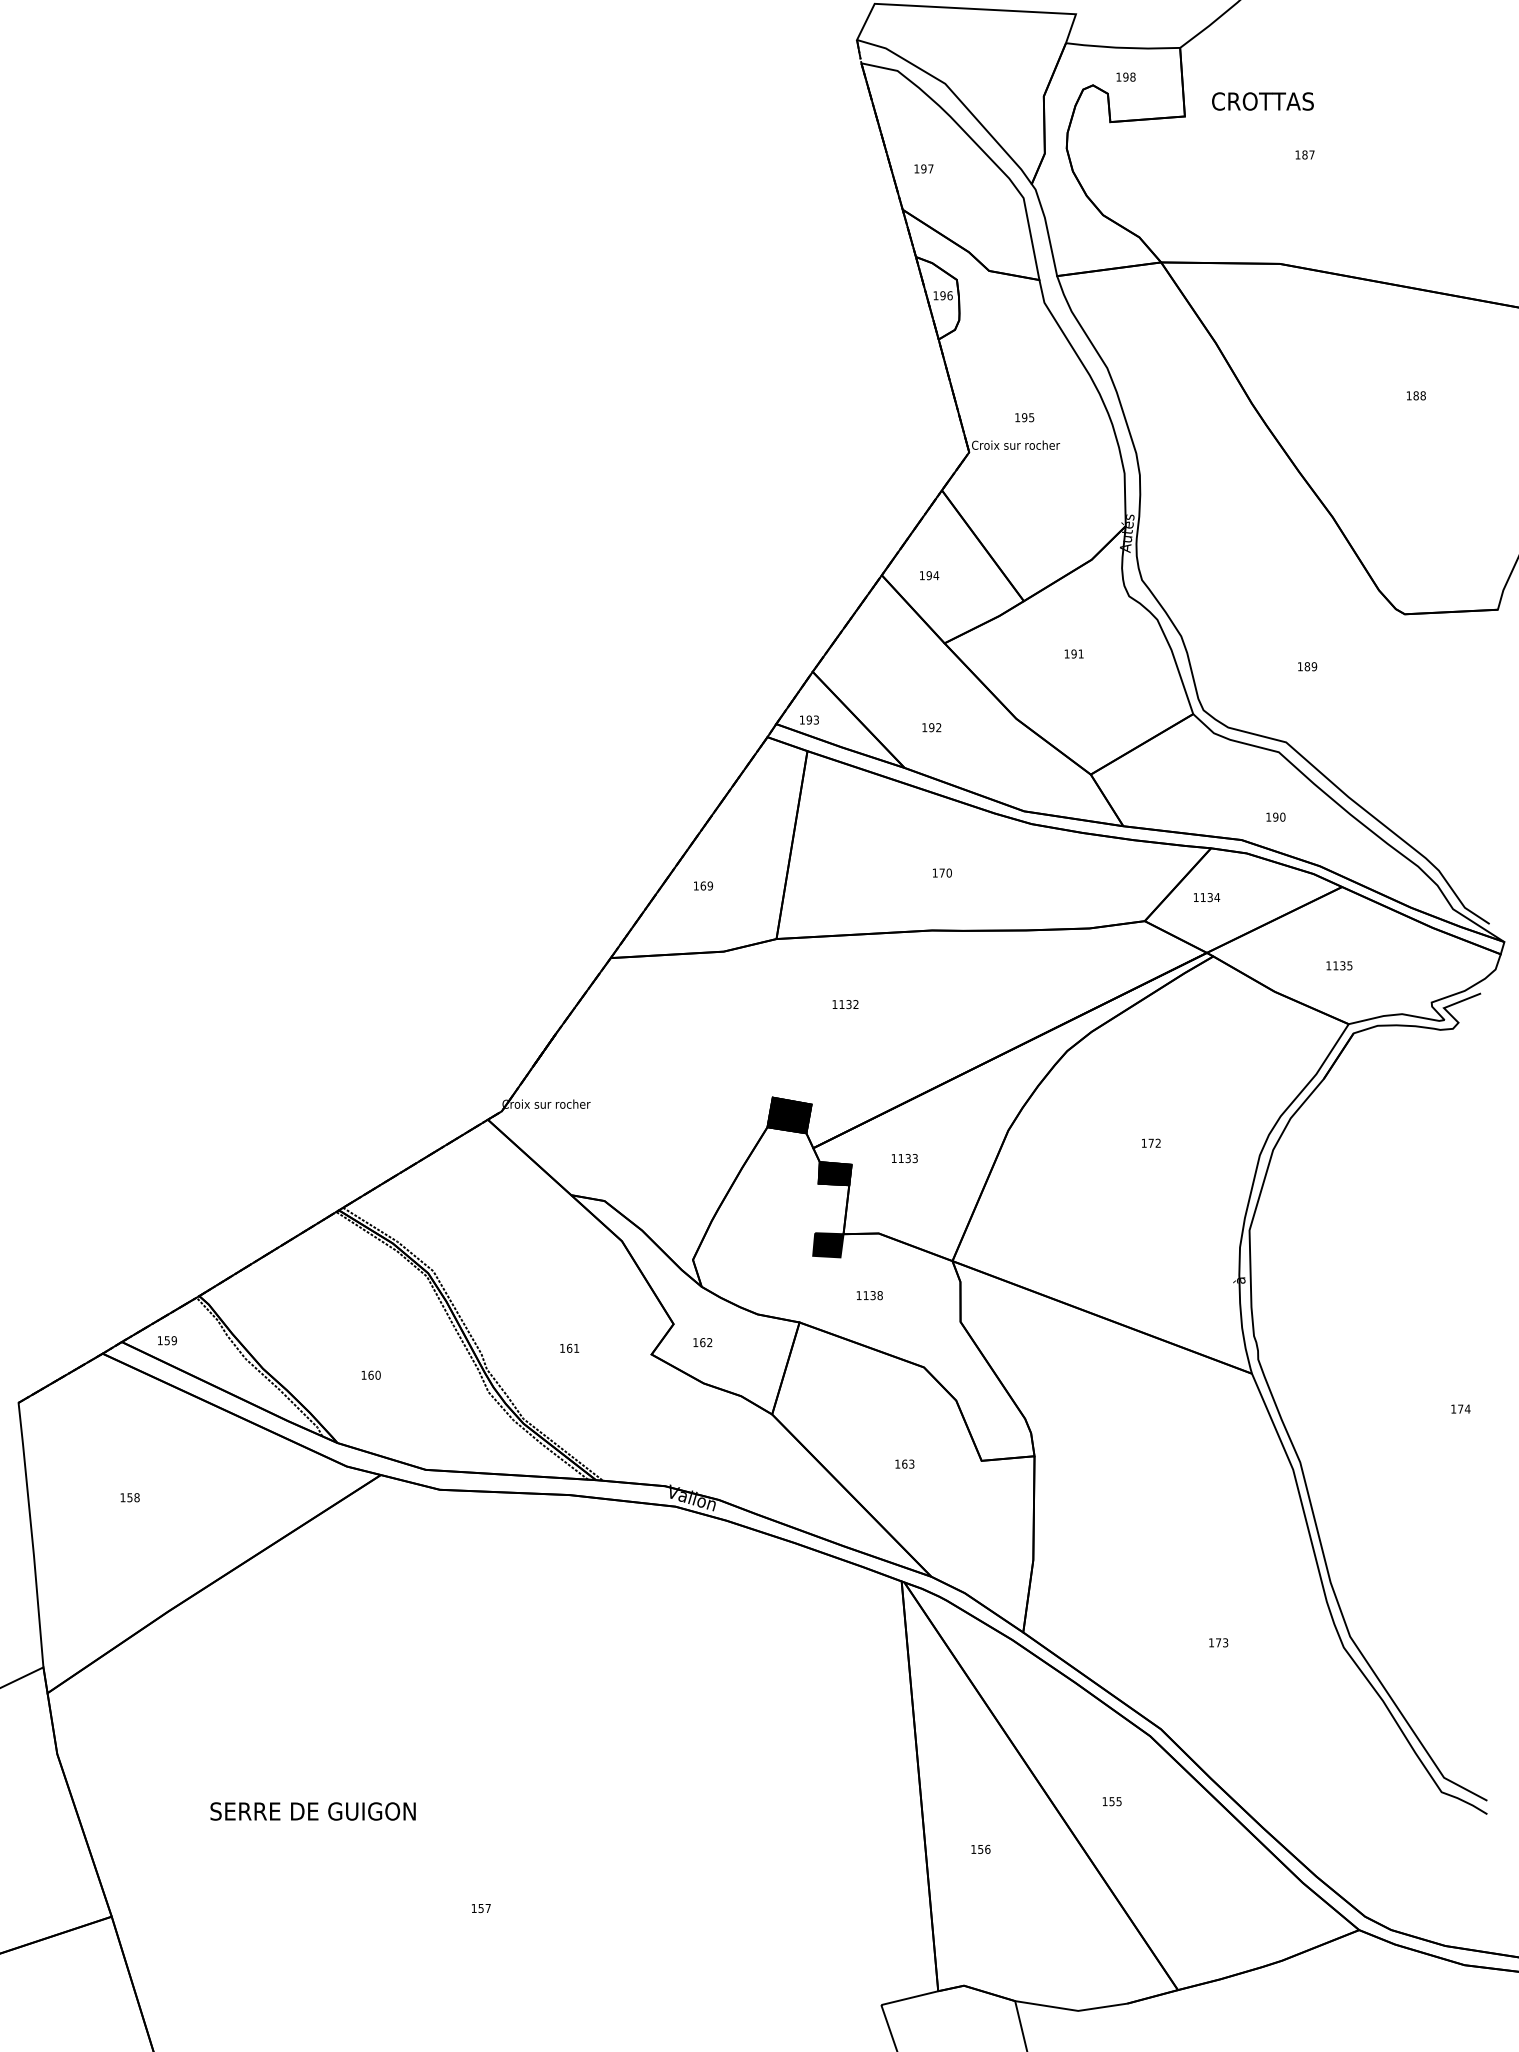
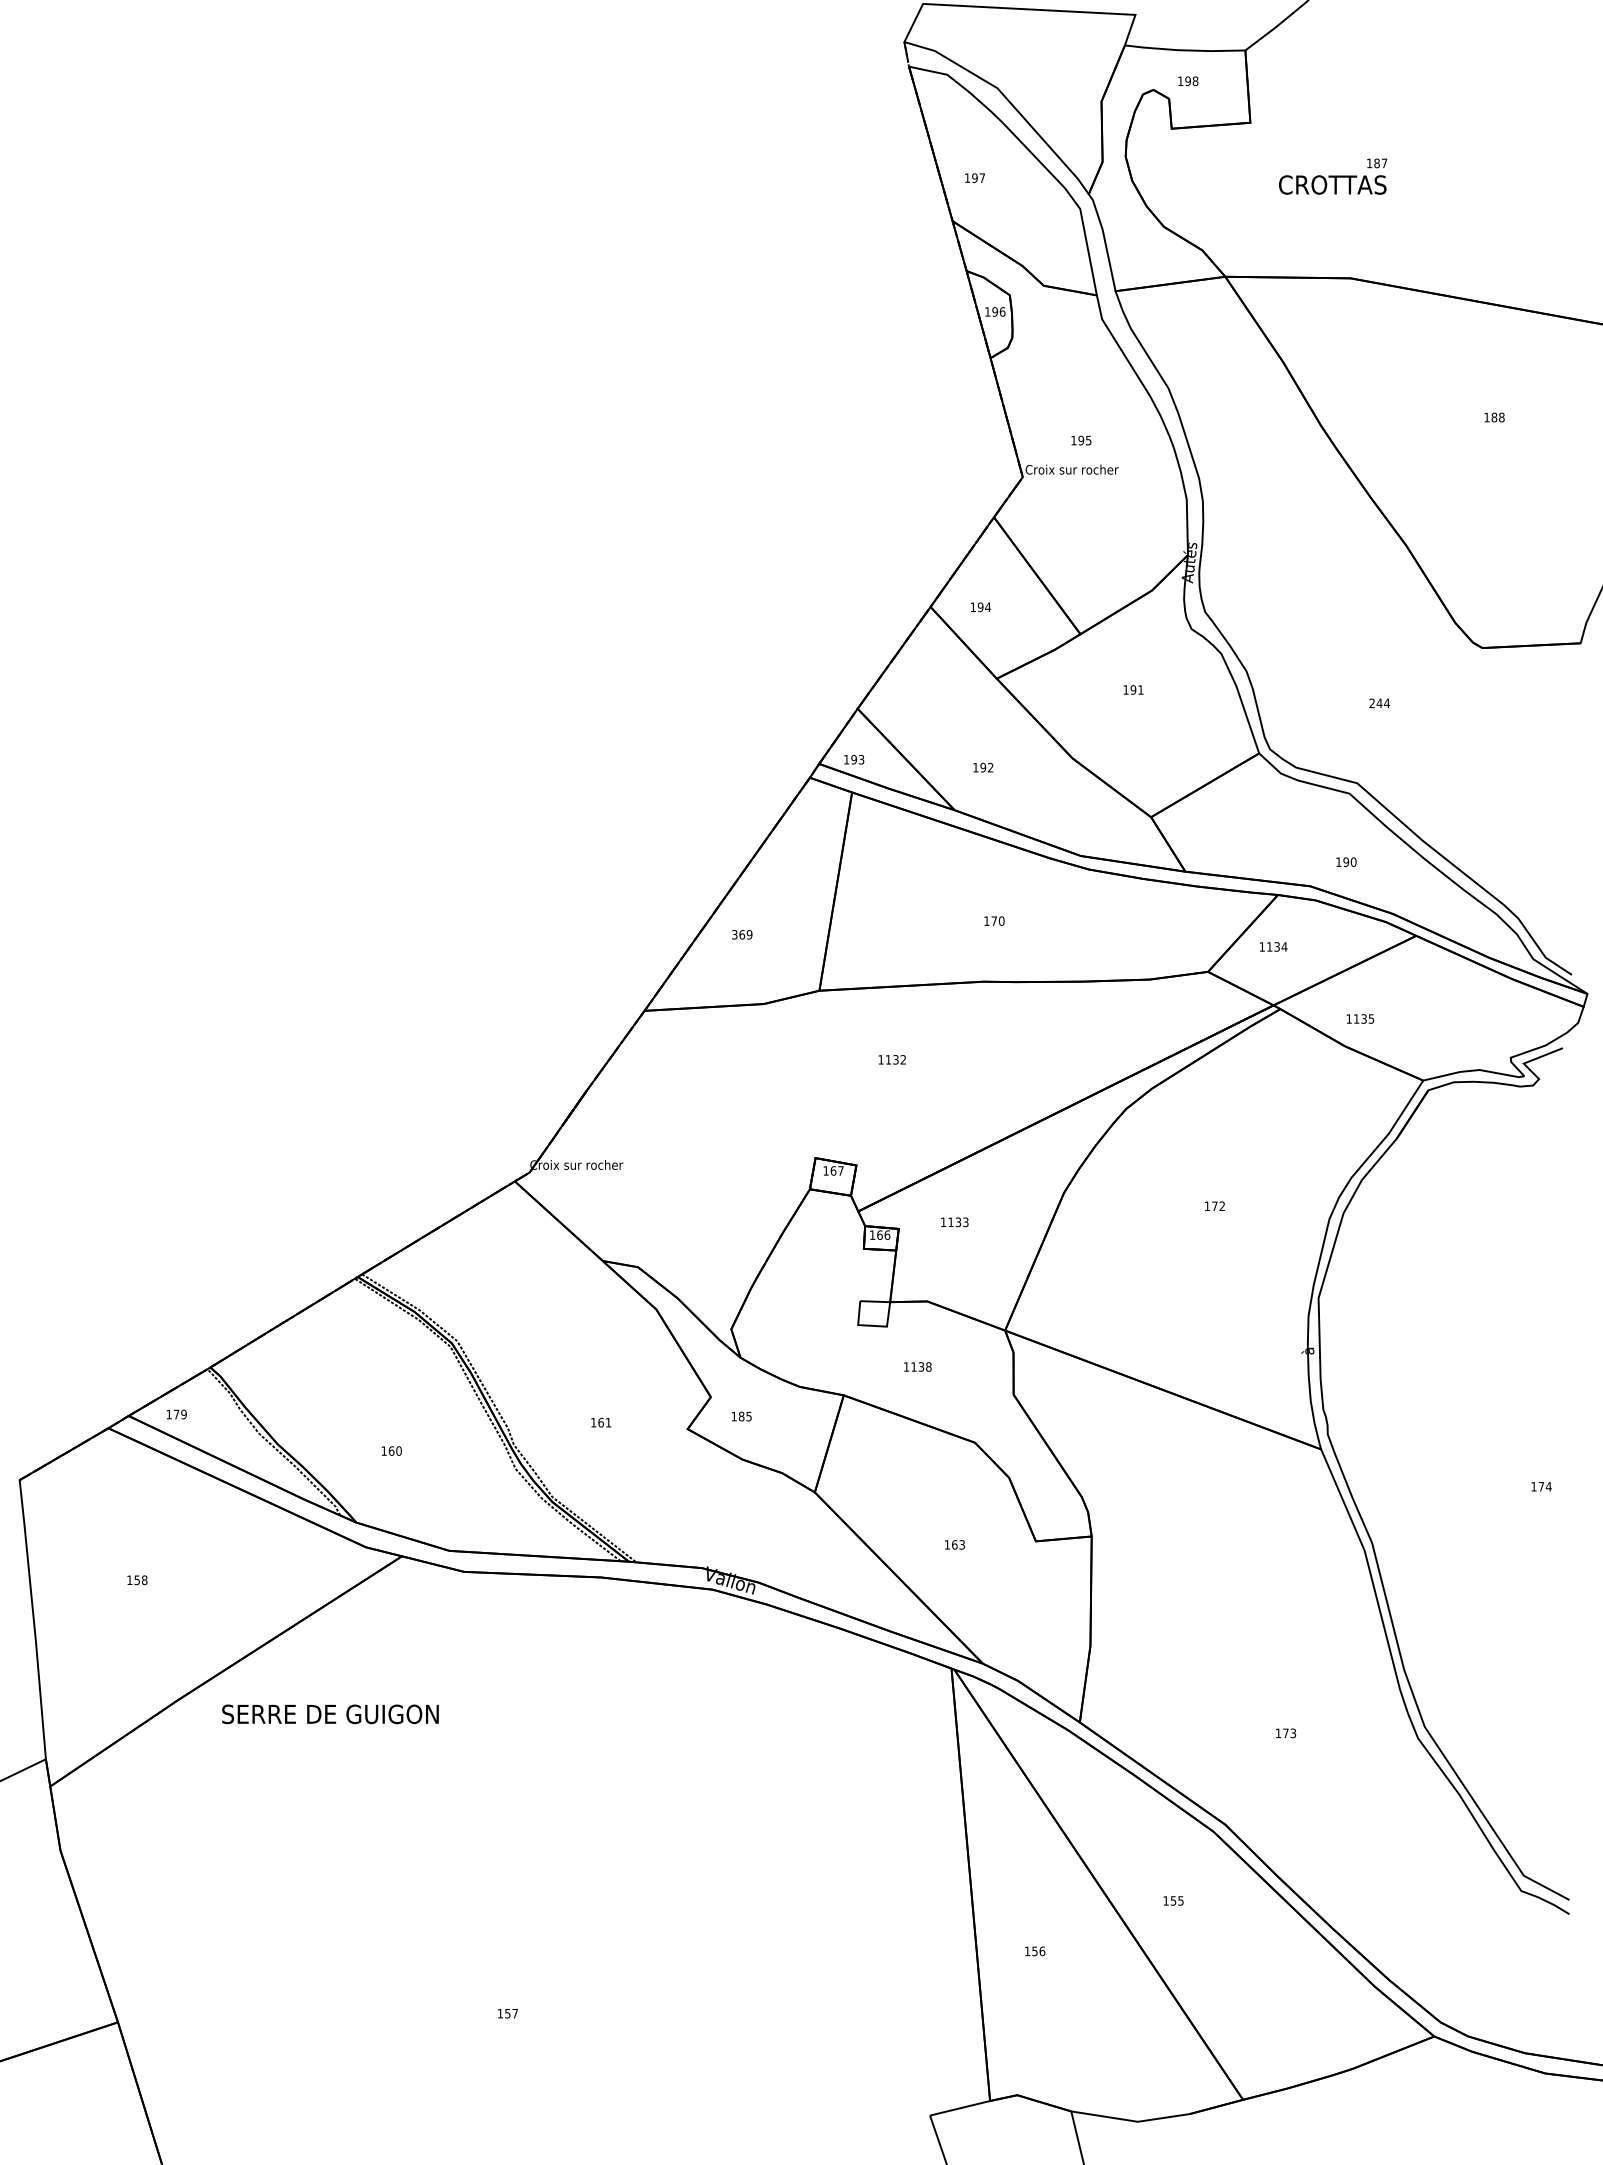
text: (1262, 101) -> (1332, 184), moved
text: (1307, 666) -> (1379, 703), 189 -> 244
text: (696, 885) -> (734, 934), 169 -> 369
text: (1339, 965) -> (1360, 1018), moved
fill: (788, 1115) -> (832, 1176), removed
fill: (834, 1173) -> (880, 1238), removed
fill: (828, 1244) -> (874, 1313), removed
text: (167, 1340) -> (176, 1414), 159 -> 179
text: (705, 1342) -> (744, 1416), 162 -> 185
text: (313, 1811) -> (330, 1714), moved

